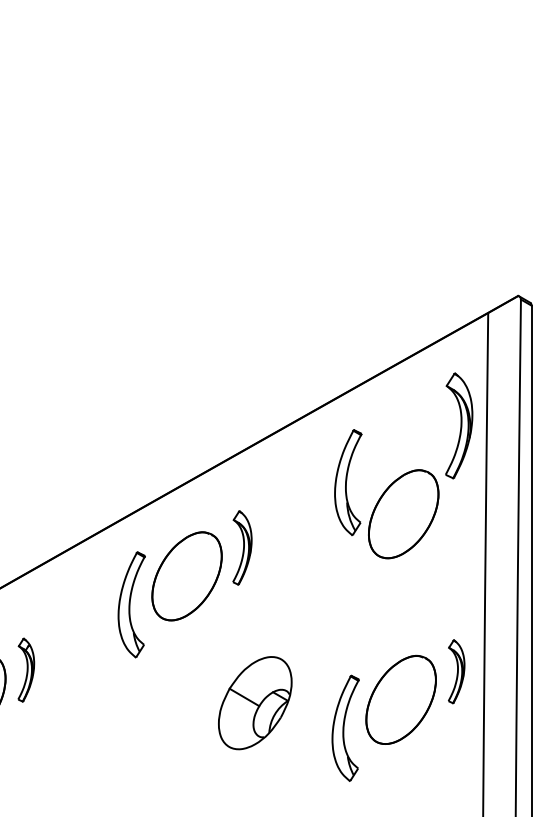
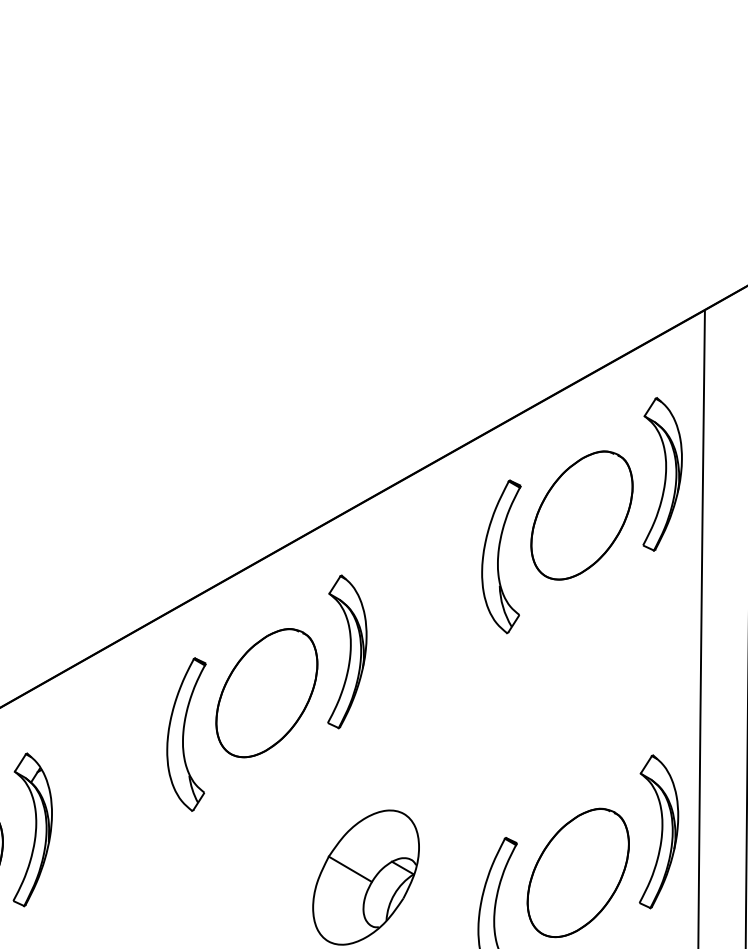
part: (403, 514) -> (581, 515), moved
part: (242, 547) -> (347, 651), size x1.43
part: (26, 669) -> (33, 828), size x1.67
part: (456, 671) -> (658, 831), size x1.67

